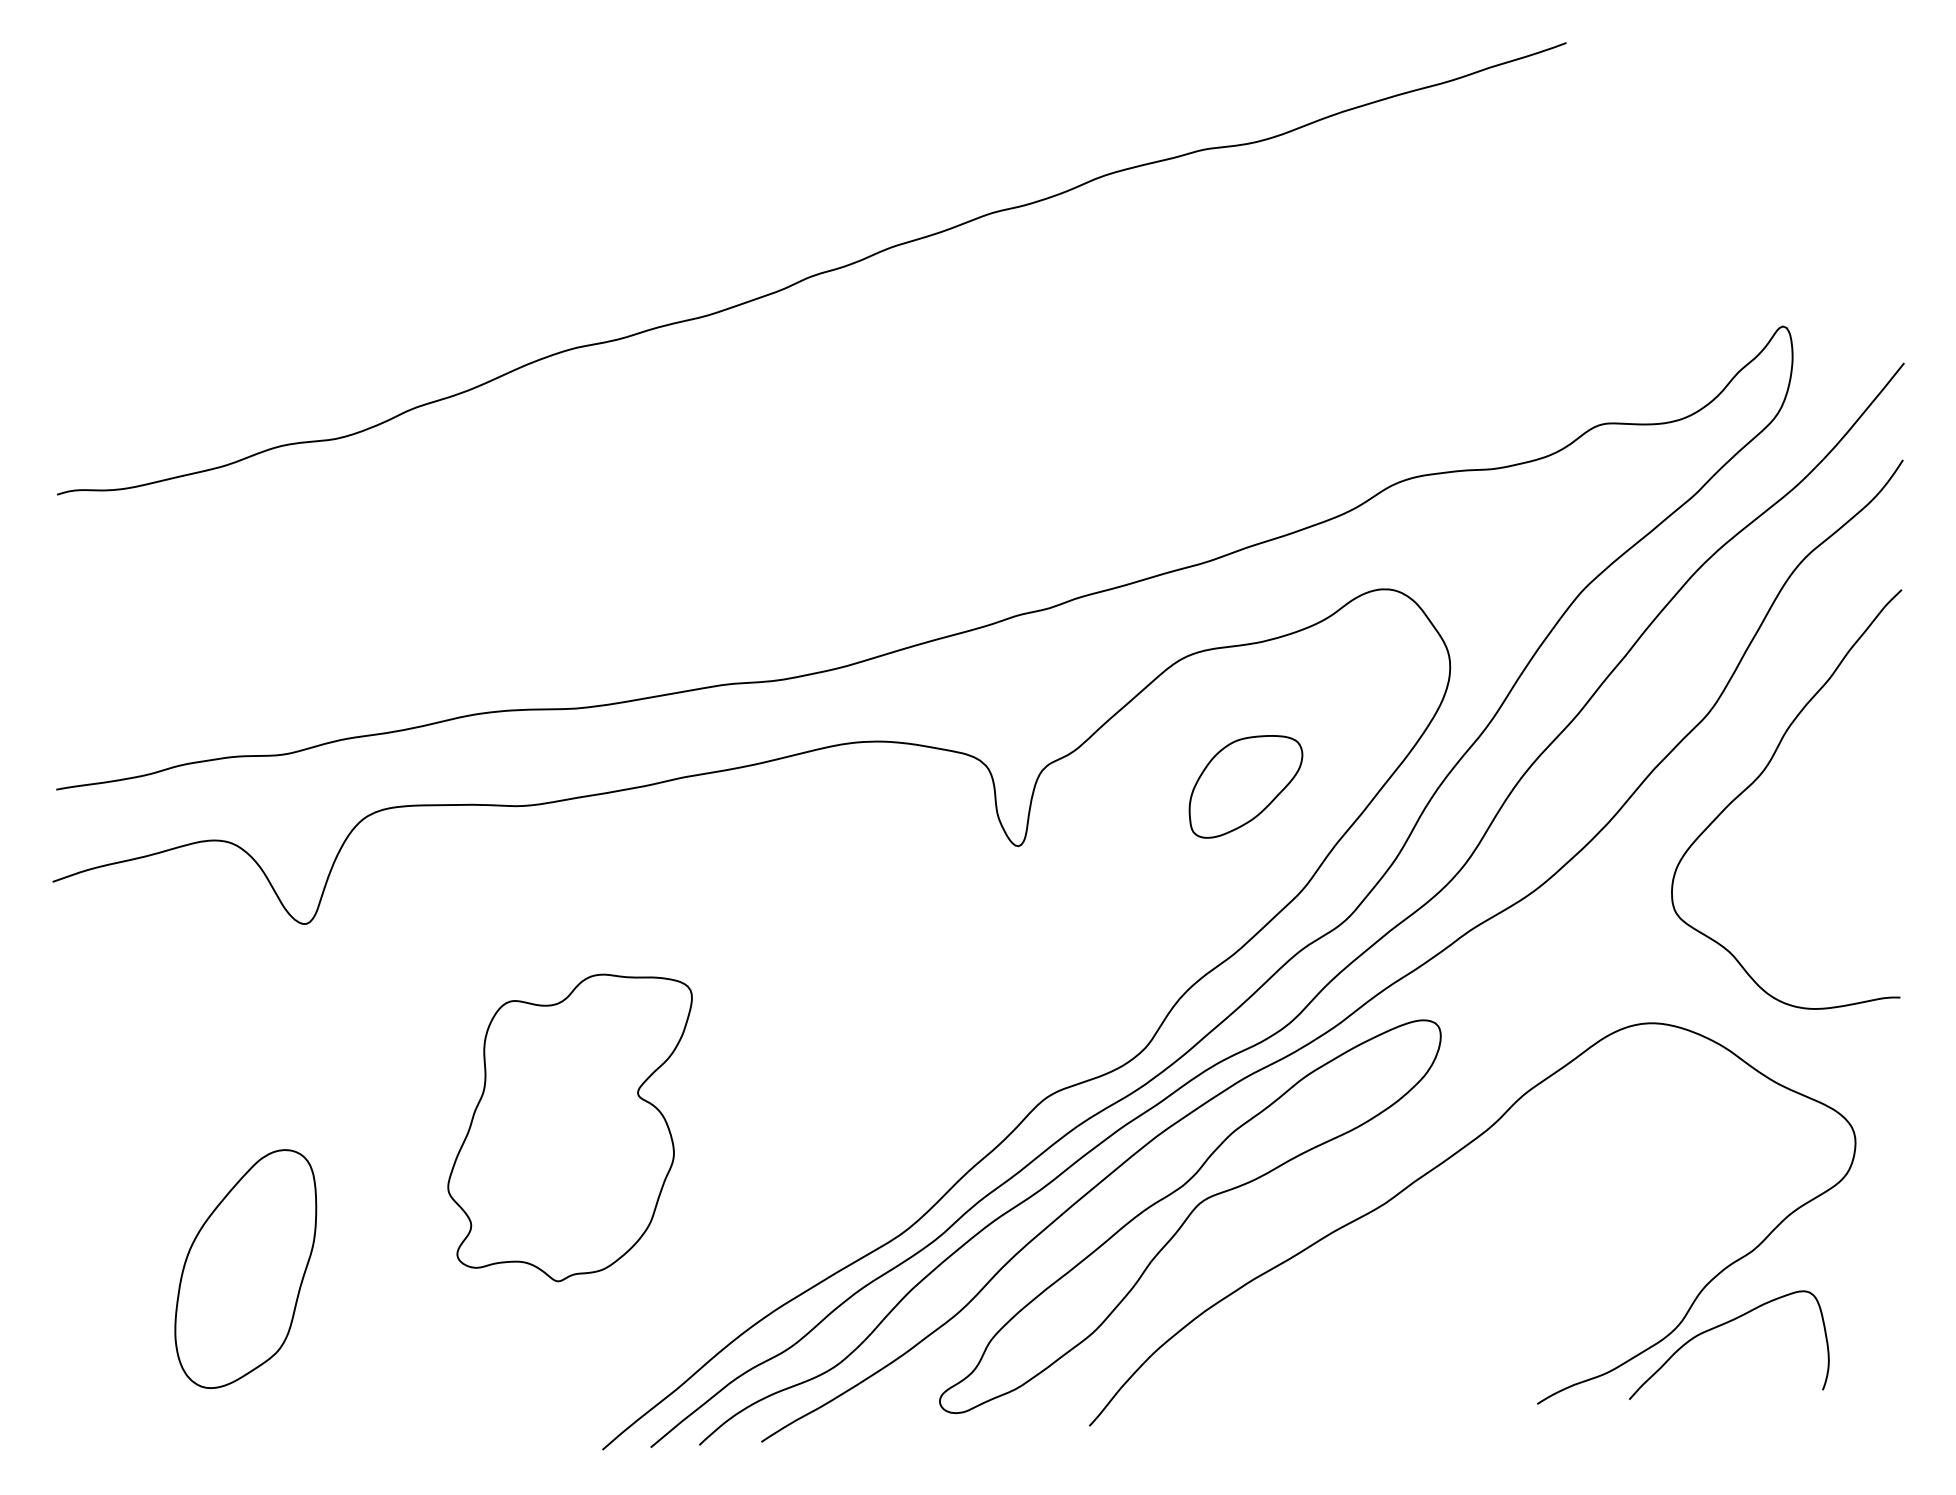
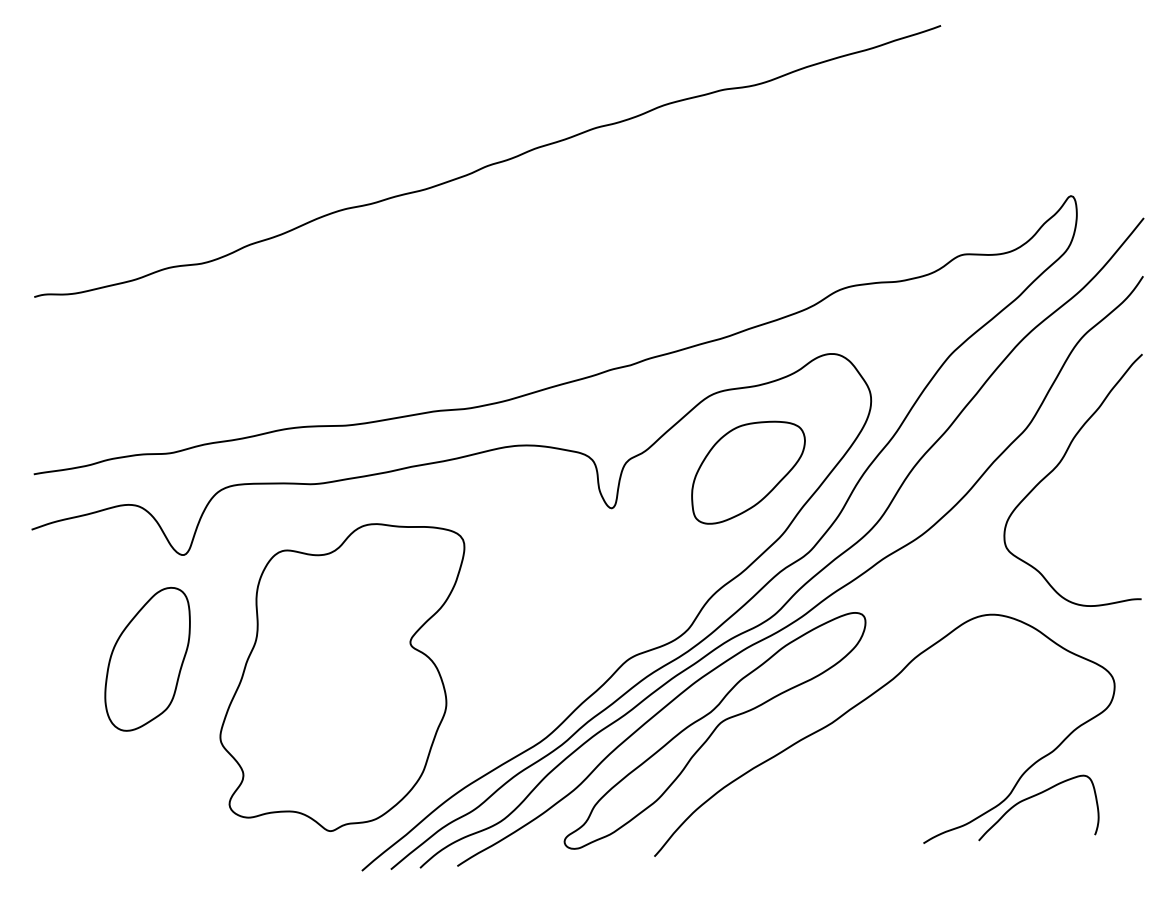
part: (1246, 786) -> (748, 472), size x1.67
part: (570, 1127) -> (342, 677), size x1.67
part: (245, 1269) -> (147, 659), moved

